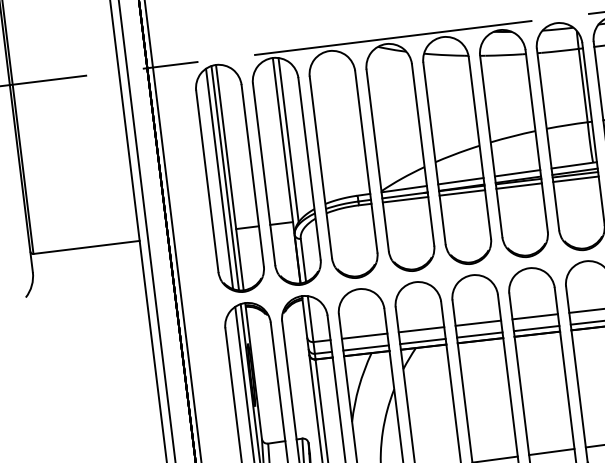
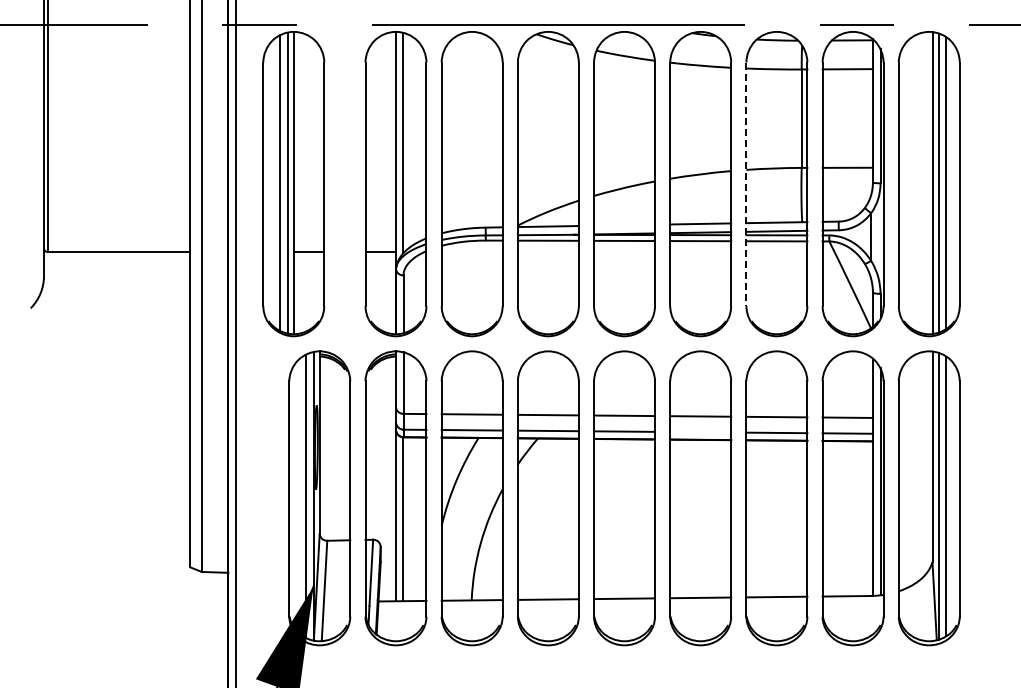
line: (548, 139) -> (746, 184), solid -> dashed
part: (229, 178) -> (293, 184), moved
line: (460, 180) -> (624, 224), removed
line: (536, 328) -> (700, 432), removed

